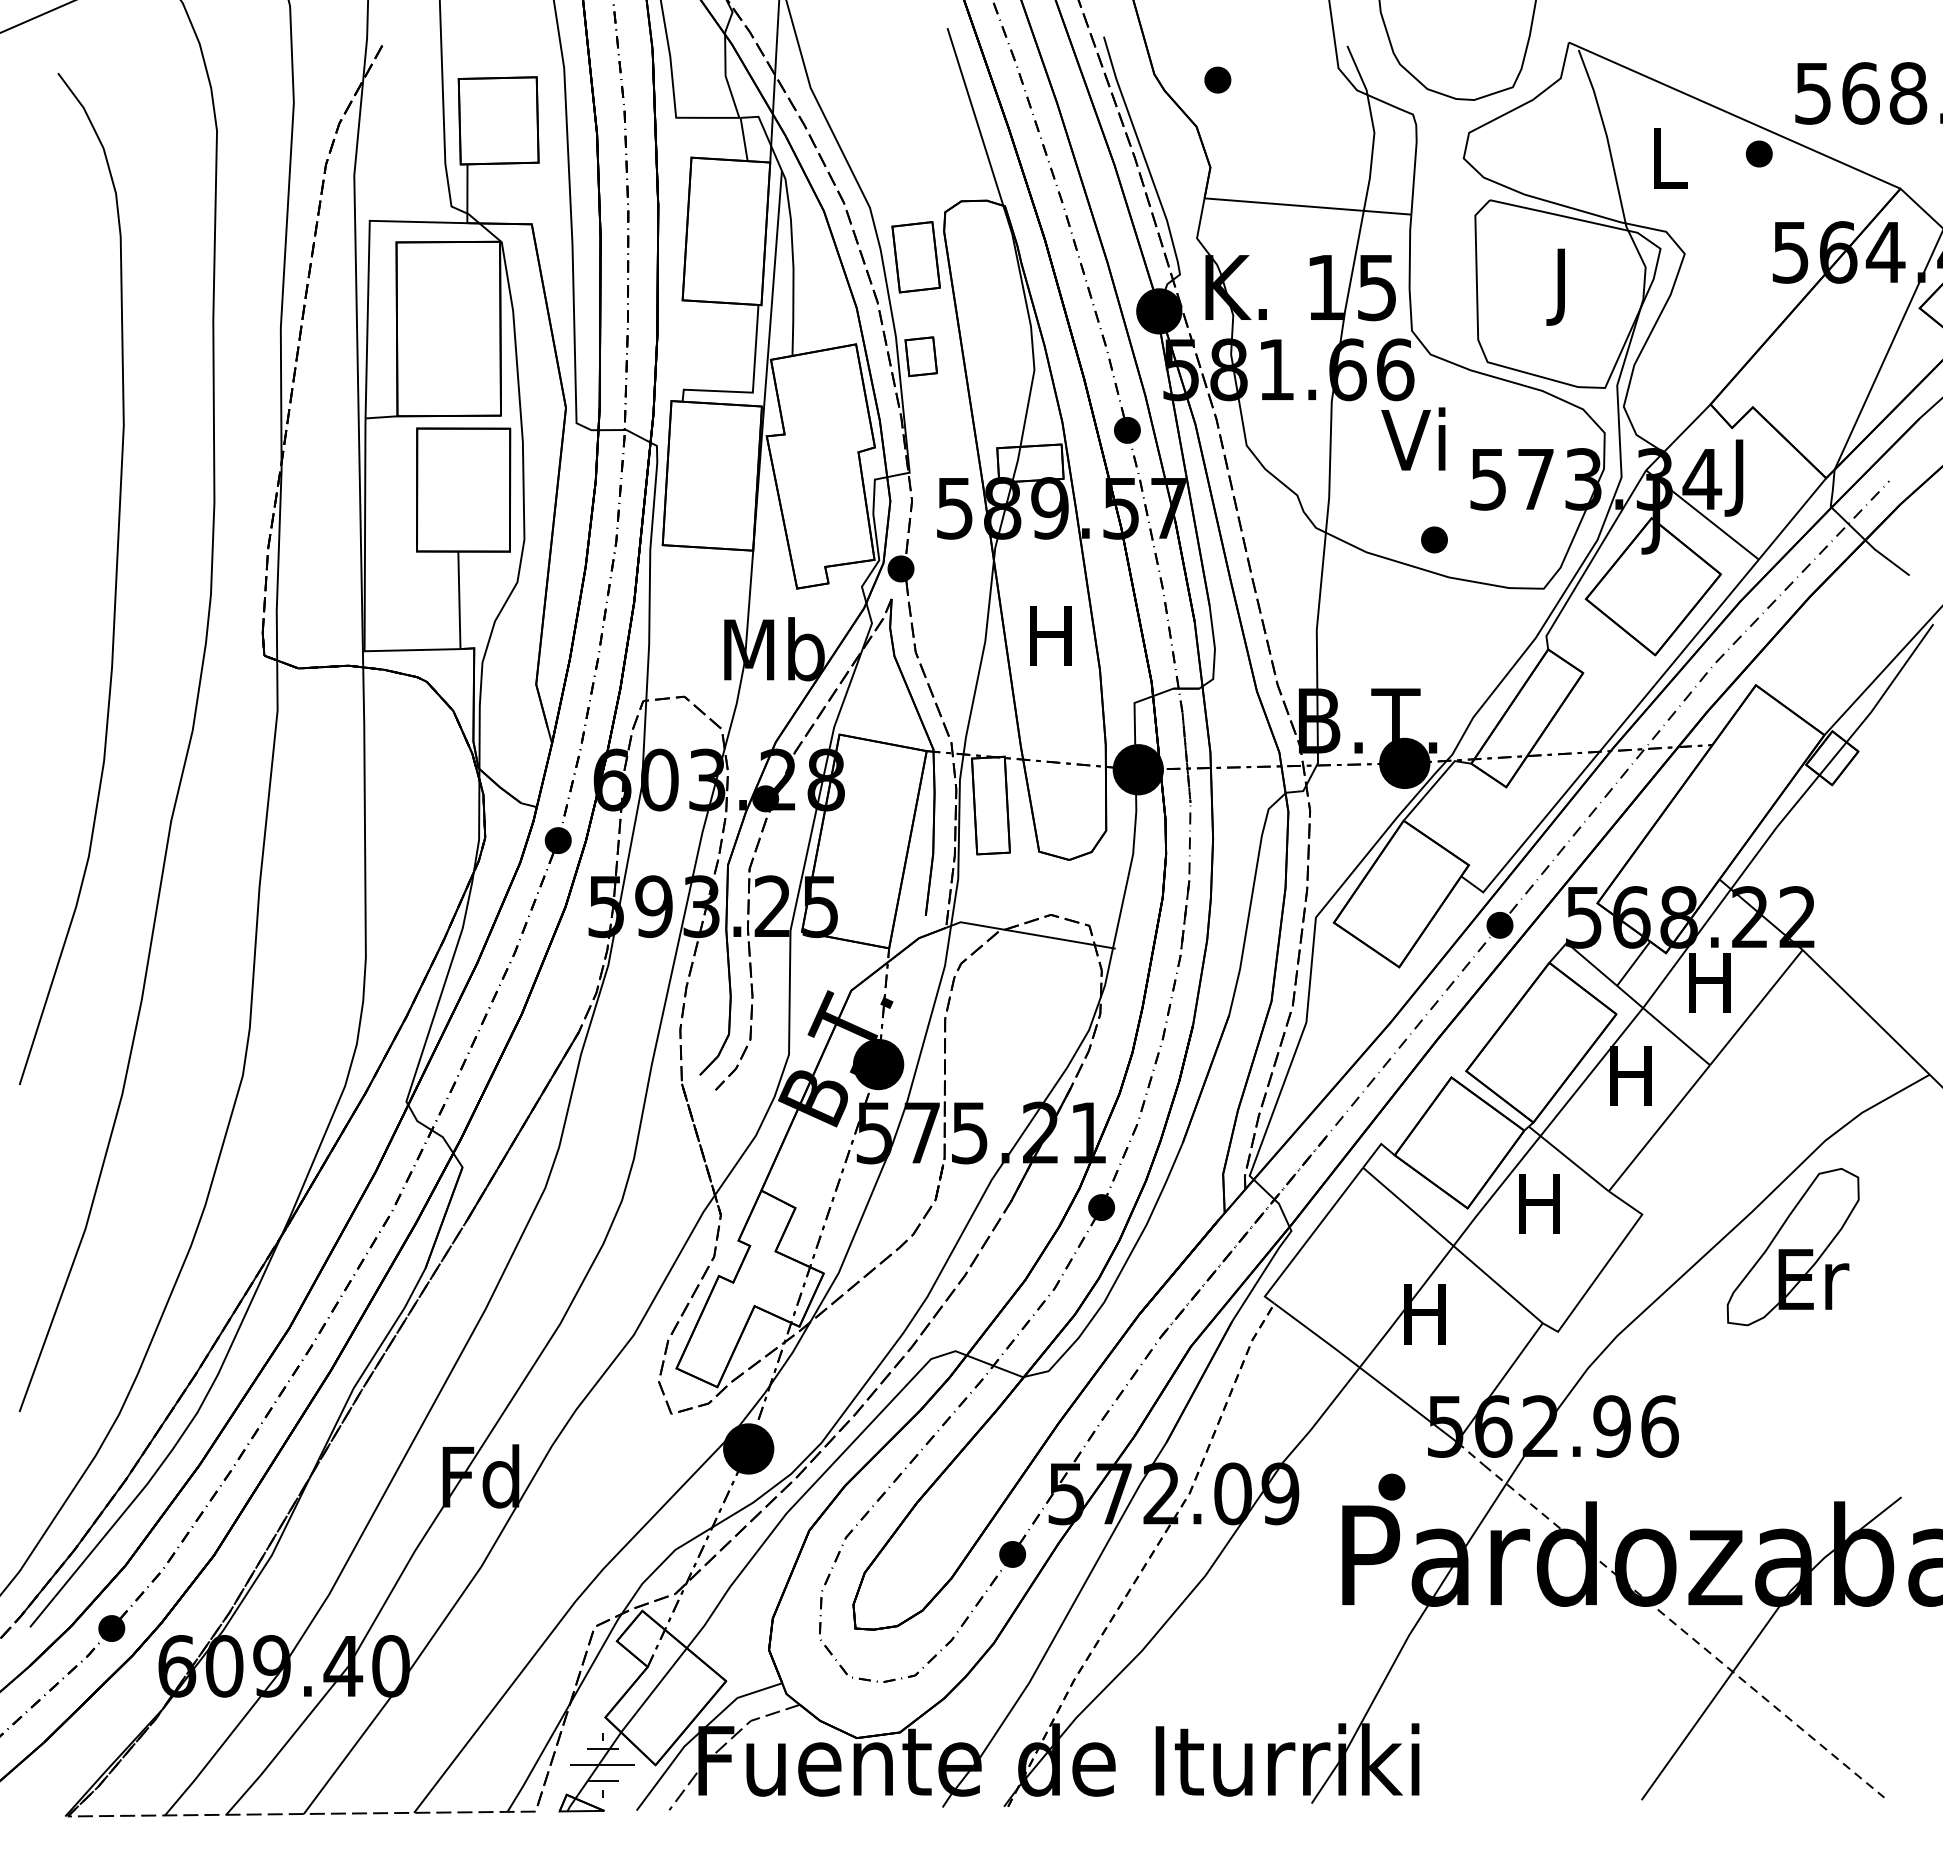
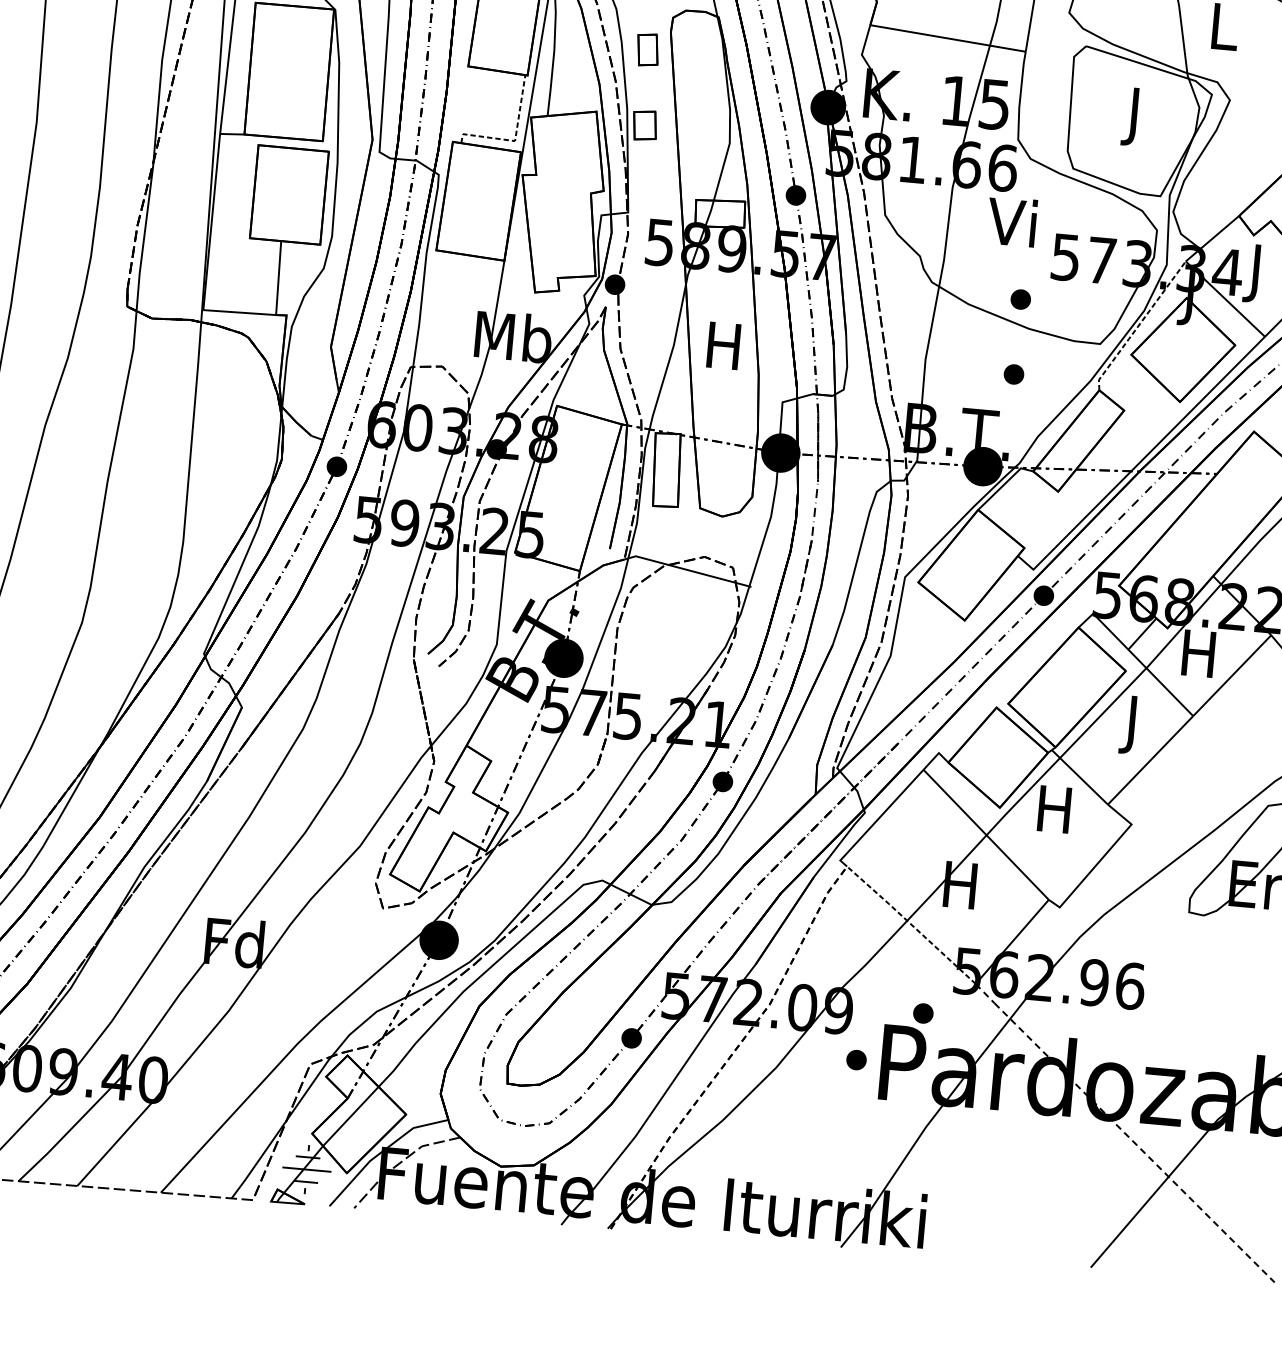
part: (915, 257) -> (647, 50), size x0.6
line: (752, 390) -> (514, 139), solid -> dashed
line: (1592, 559) -> (1139, 325), solid -> dashed
part: (1434, 638) -> (1014, 374), added
text: (1630, 1083) -> (1131, 724), H -> J
line: (1365, 1371) -> (911, 924), solid -> dashed
part: (1309, 1555) -> (856, 1059), added

